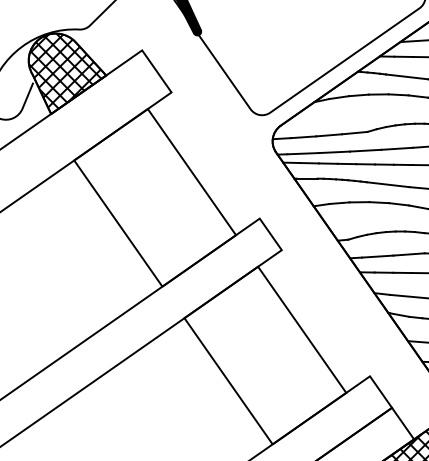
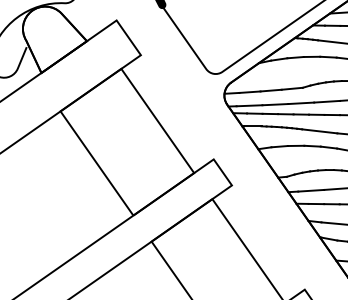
hatch: (64, 70) -> (52, 37), removed

